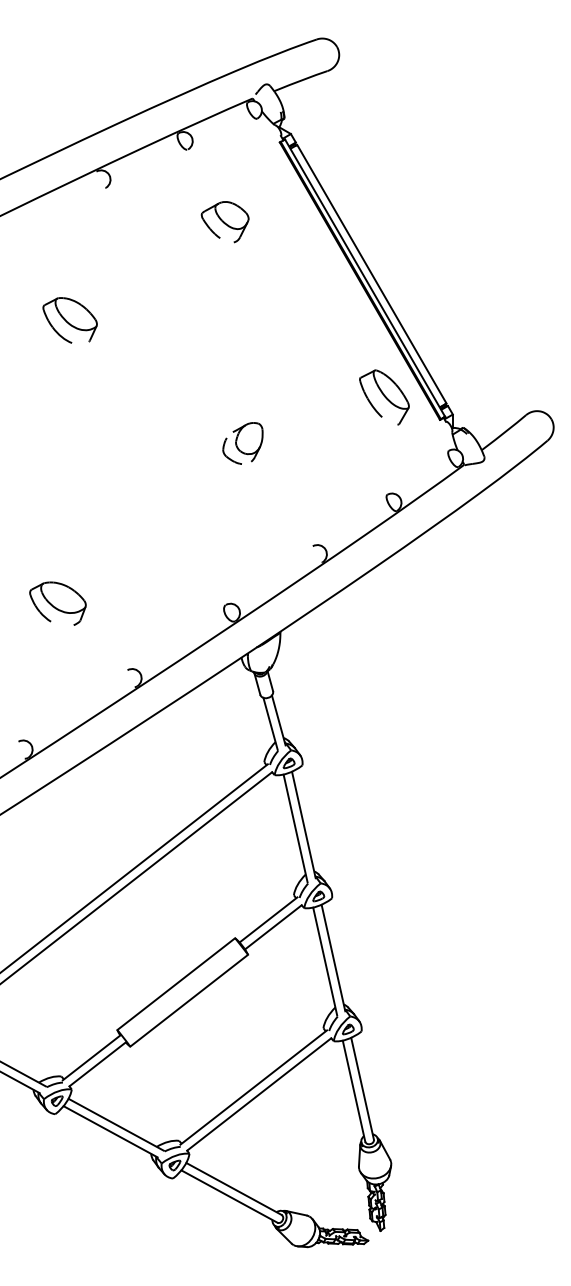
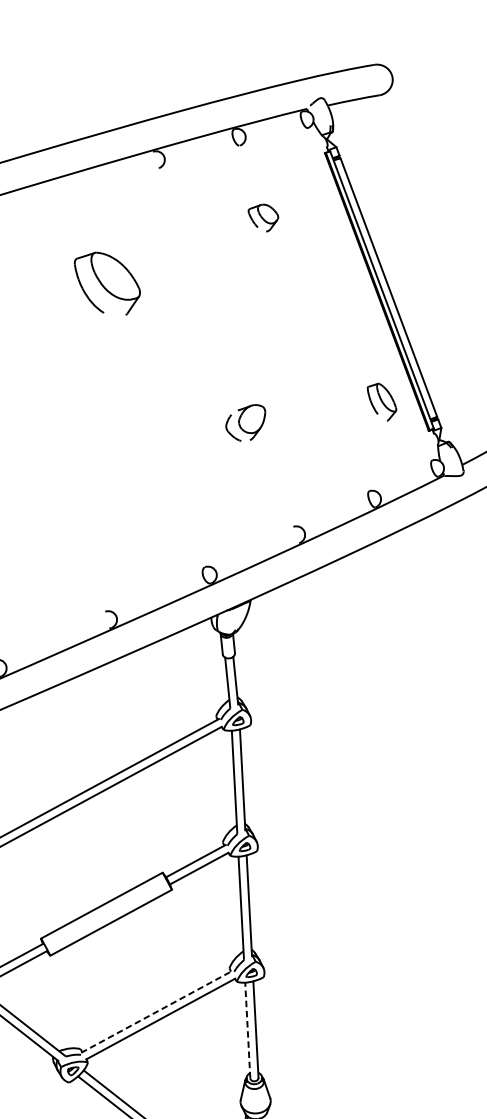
part: (224, 222) -> (262, 217), size x0.7
part: (69, 320) -> (105, 283), size x1.4
part: (384, 397) -> (381, 401), size x0.7
part: (57, 603) -> (51, 540), removed
line: (253, 1087) -> (156, 1011), solid -> dashed
line: (354, 1091) -> (248, 1030), solid -> dashed

